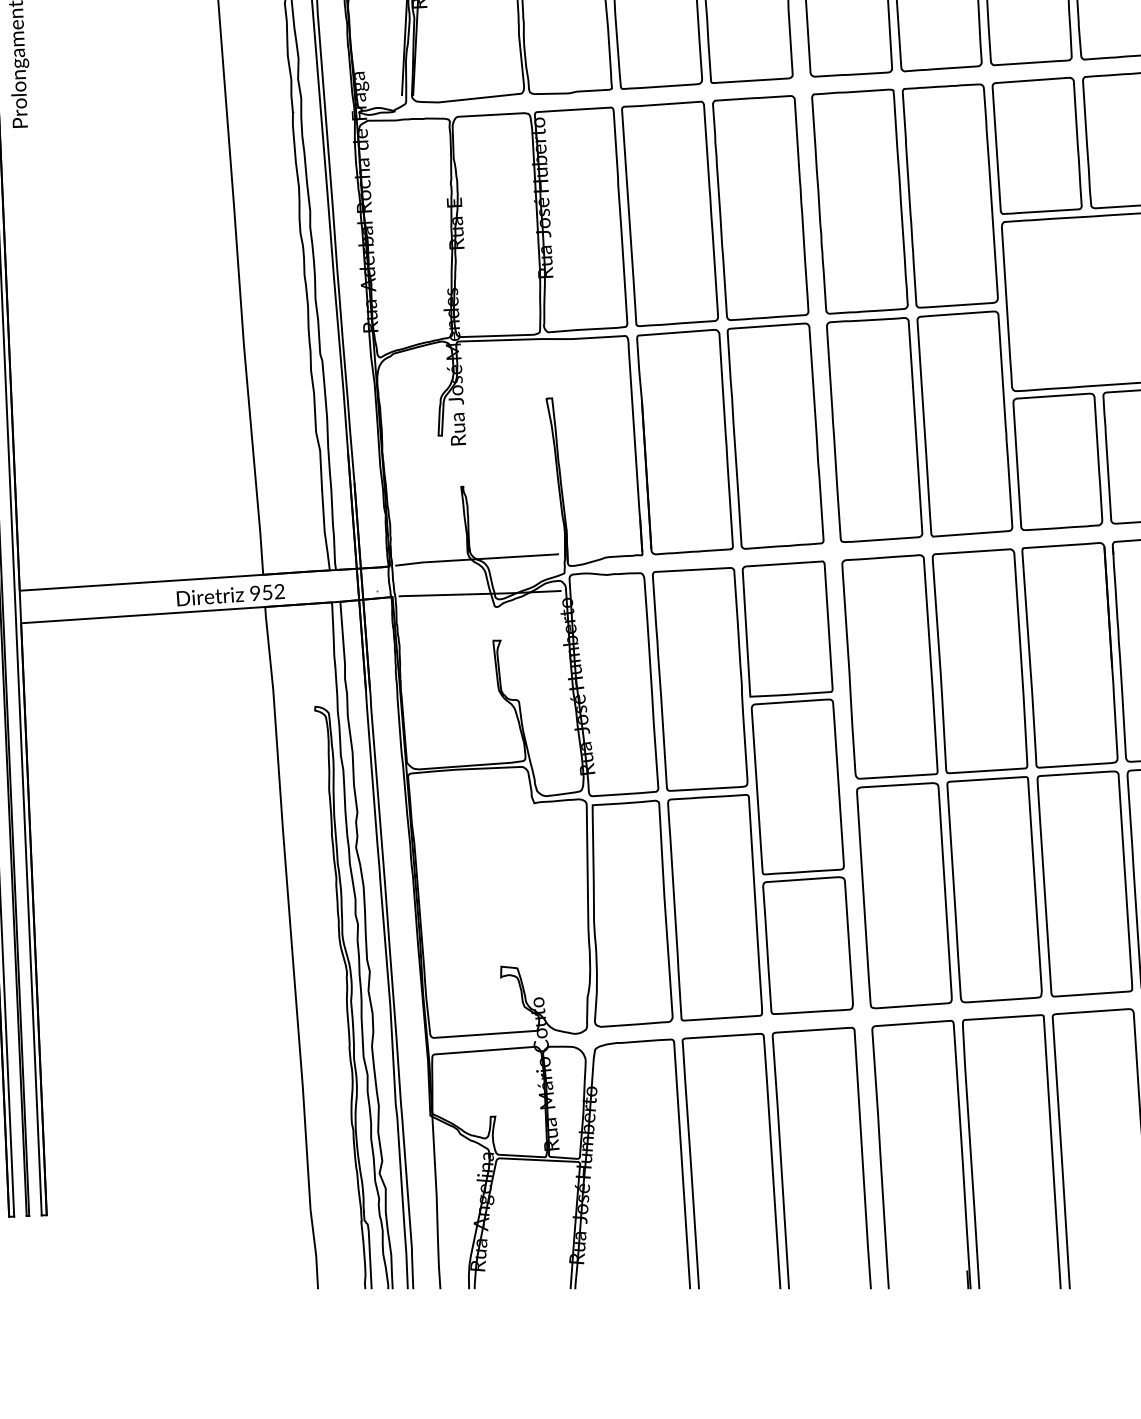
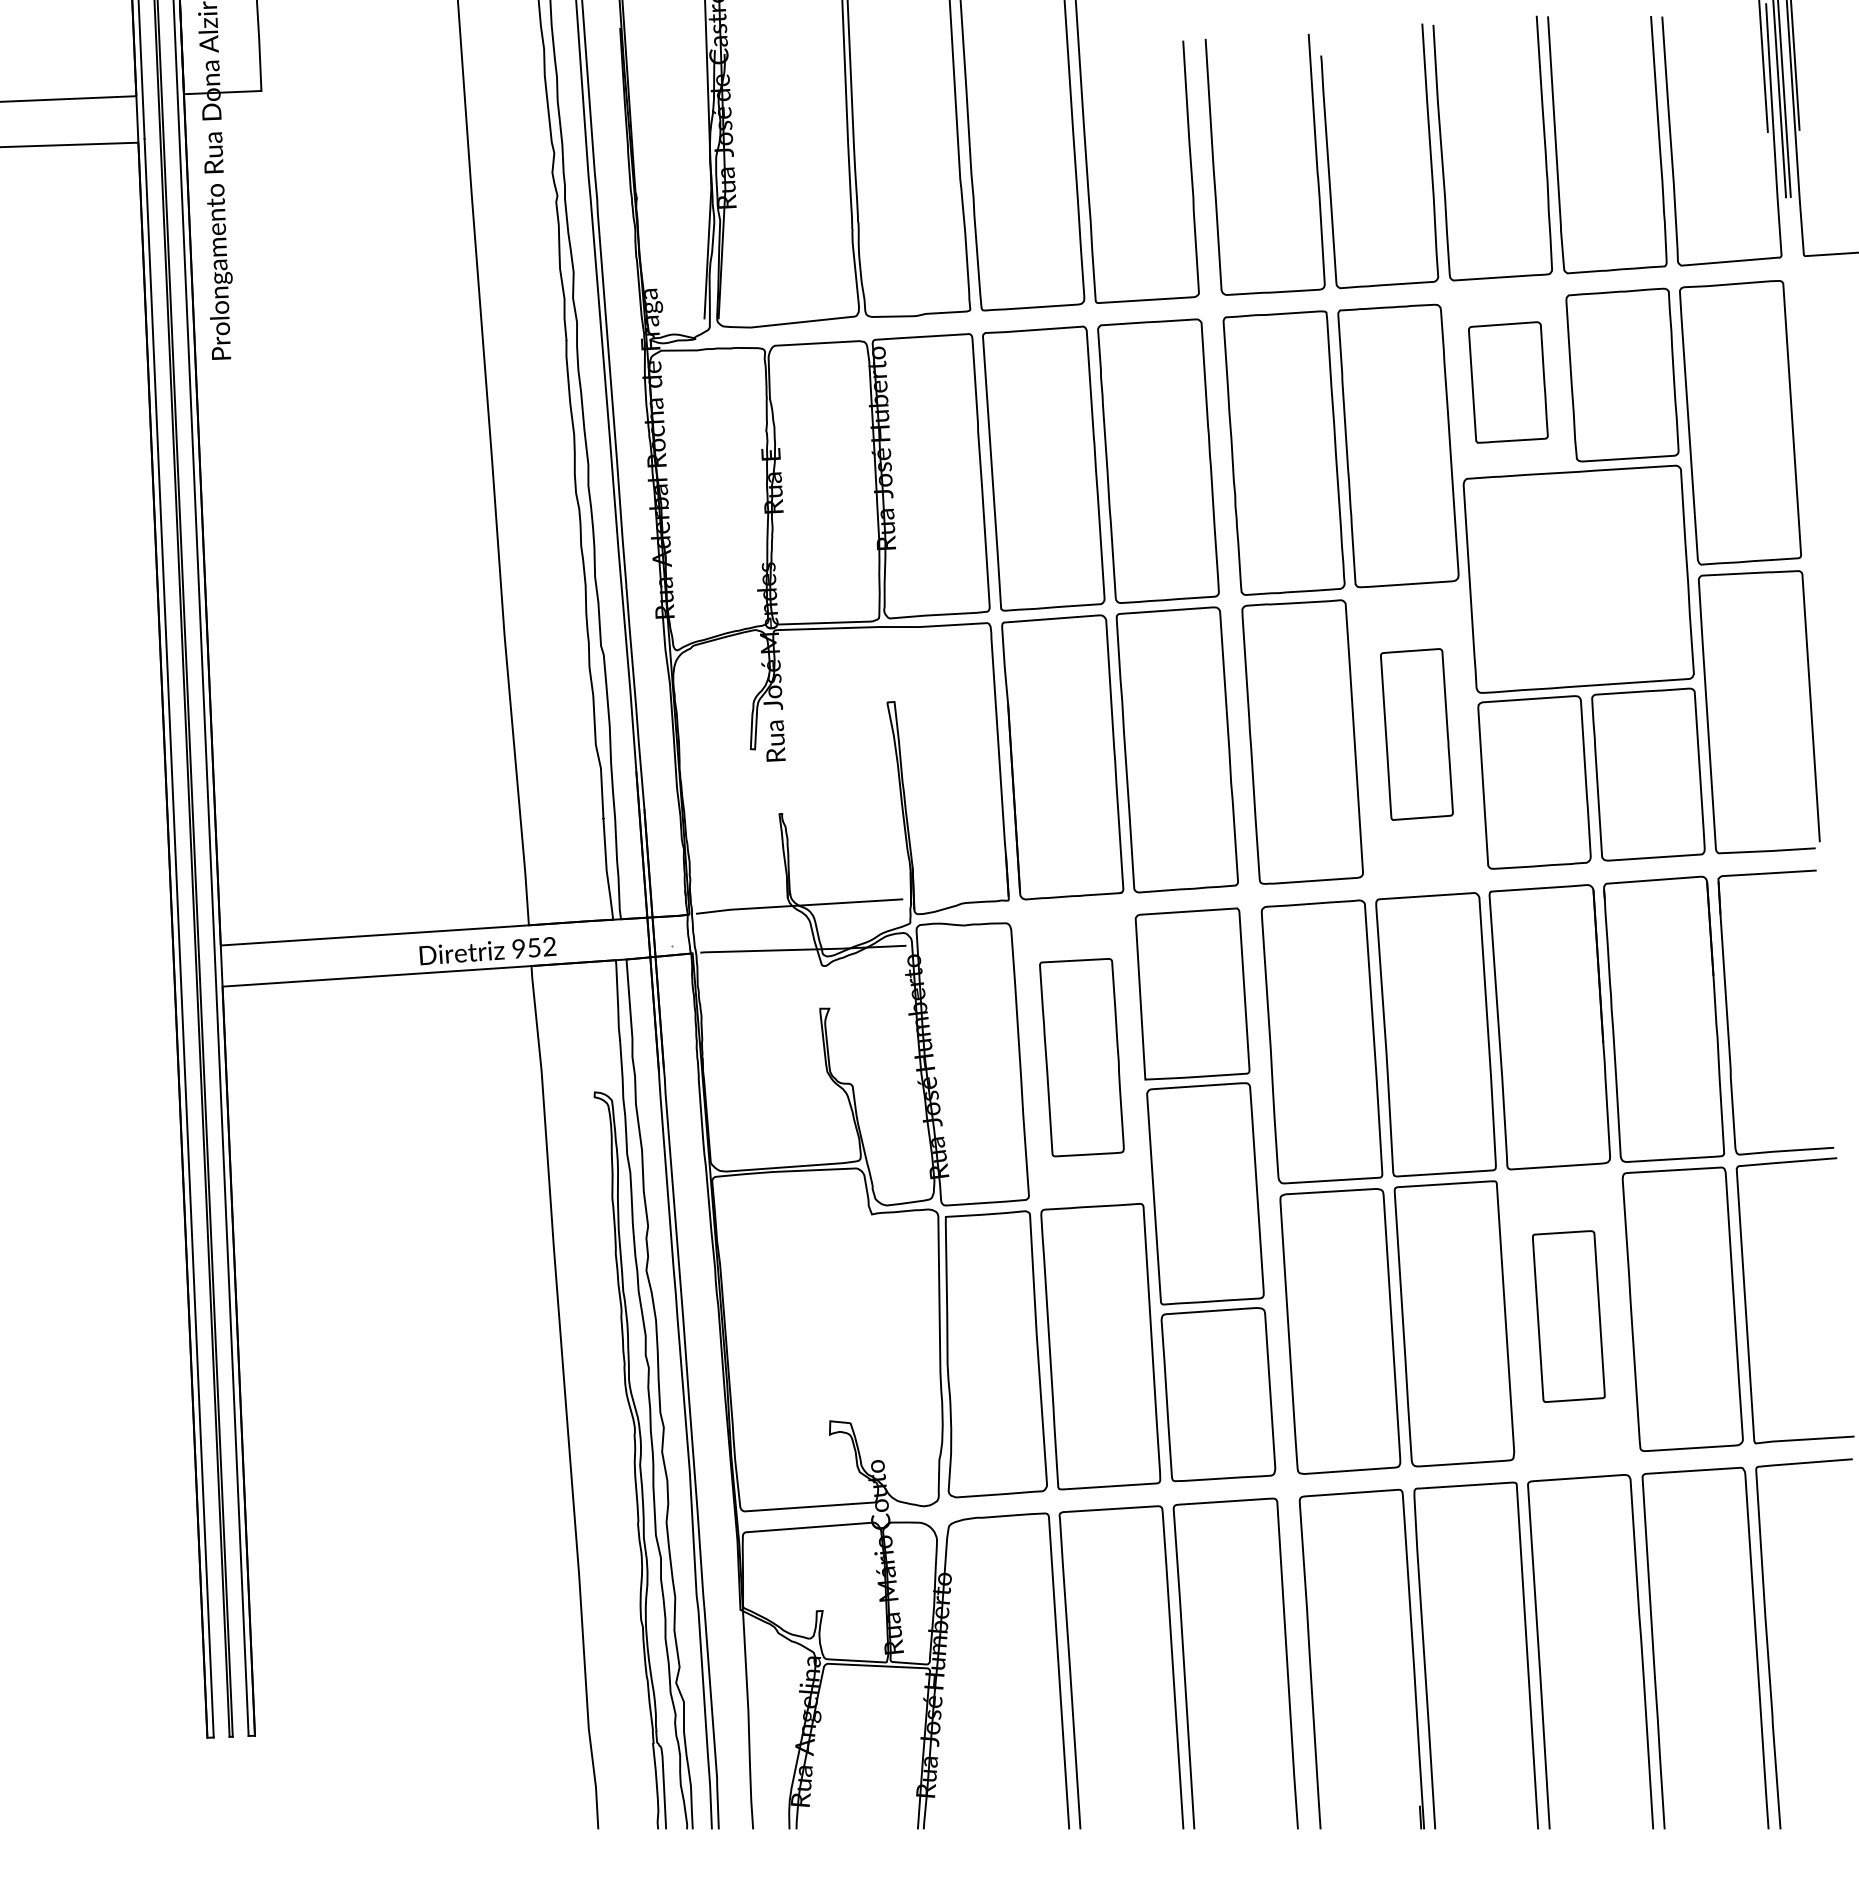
part: (1037, 145) -> (1508, 382), size x0.7
part: (964, 424) -> (1416, 734), size x0.6
part: (699, 679) -> (1081, 1057), size x0.7
part: (1084, 883) -> (1568, 1316), size x0.6

